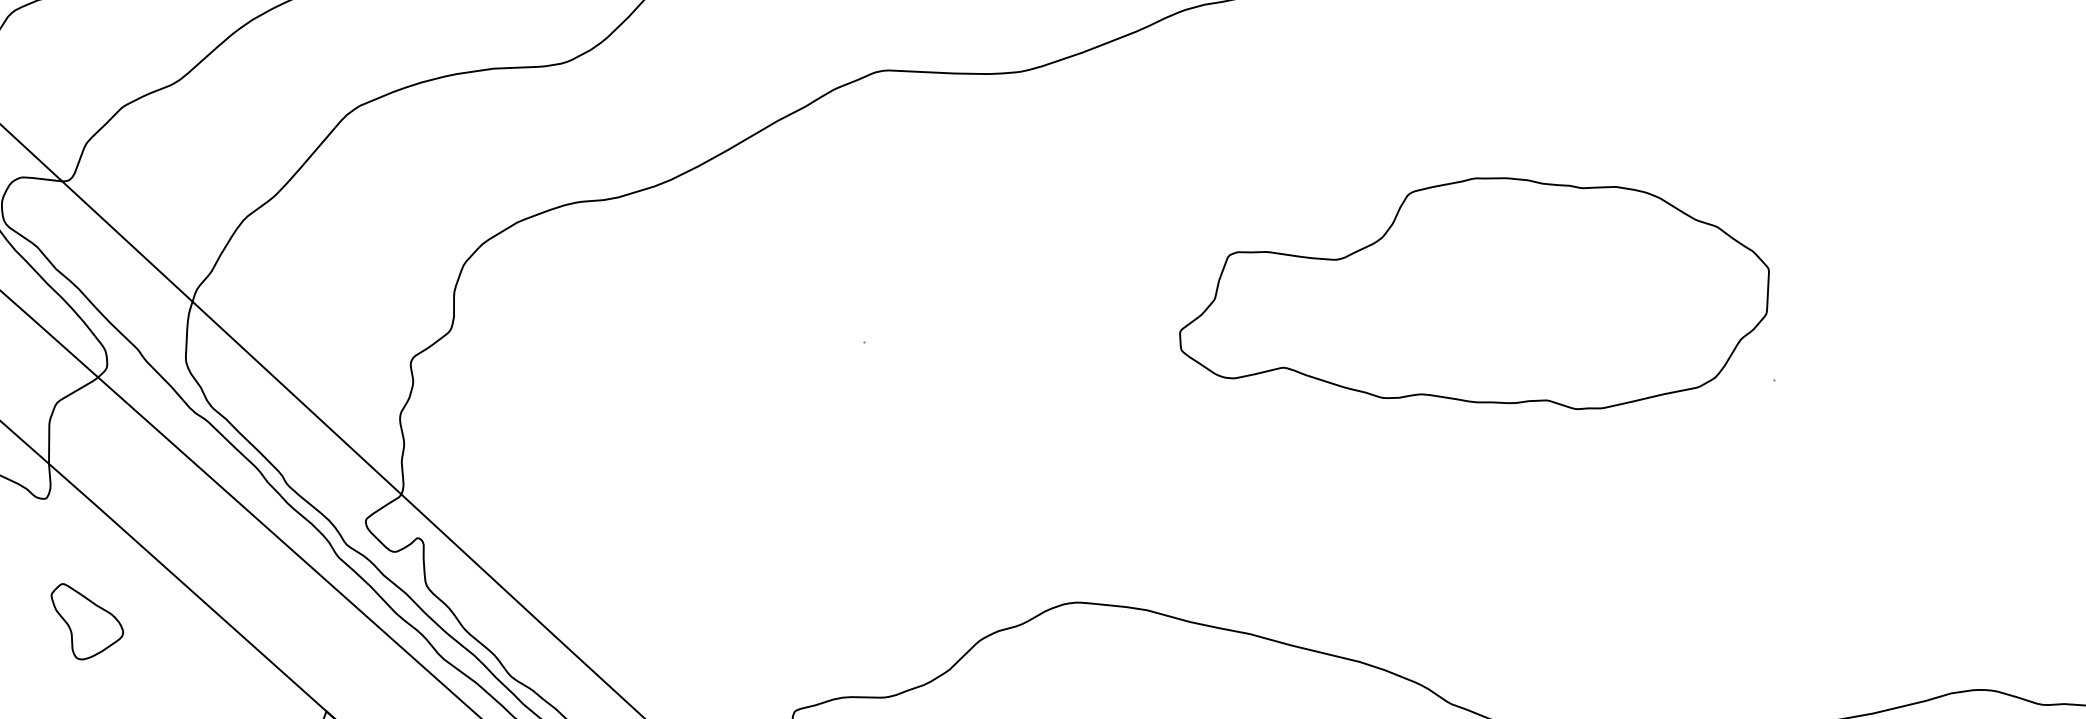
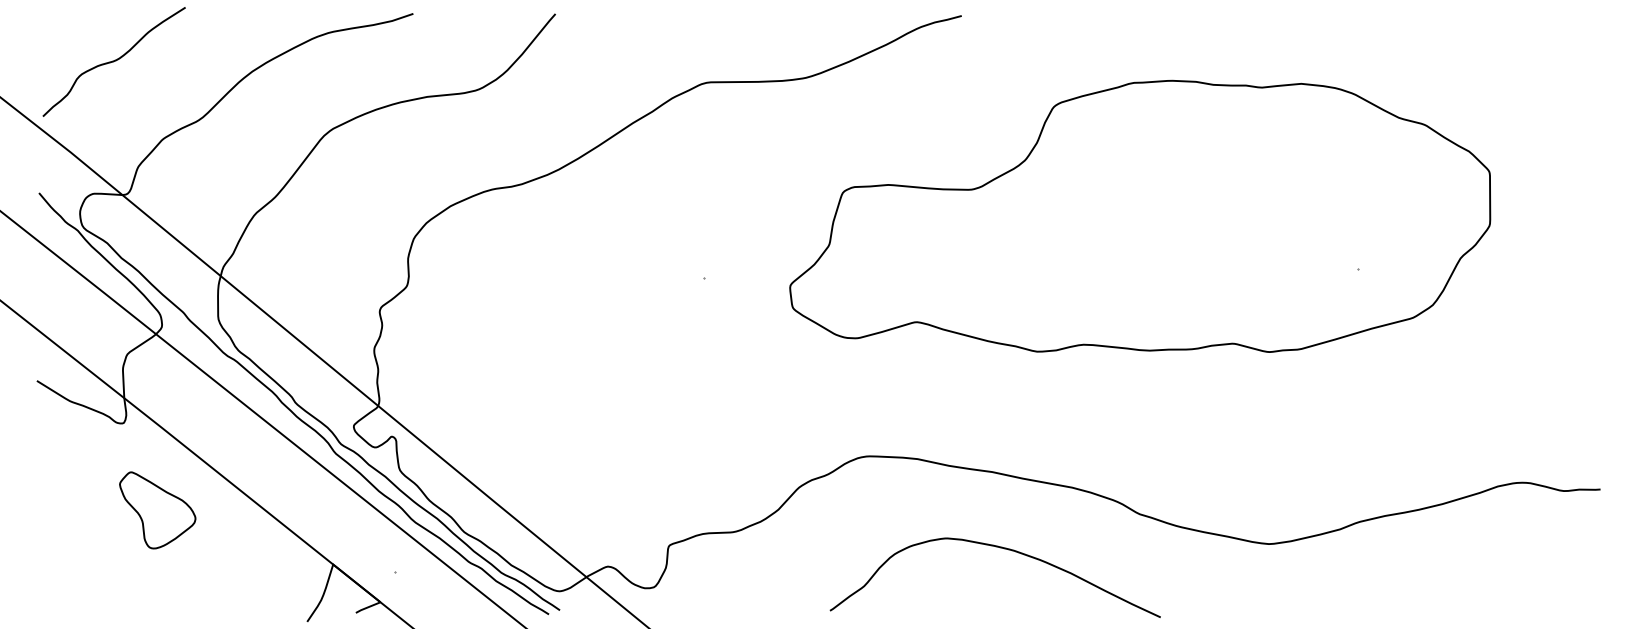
part: (1475, 288) -> (1140, 215), size x1.67
part: (86, 622) -> (157, 510), size x1.43

